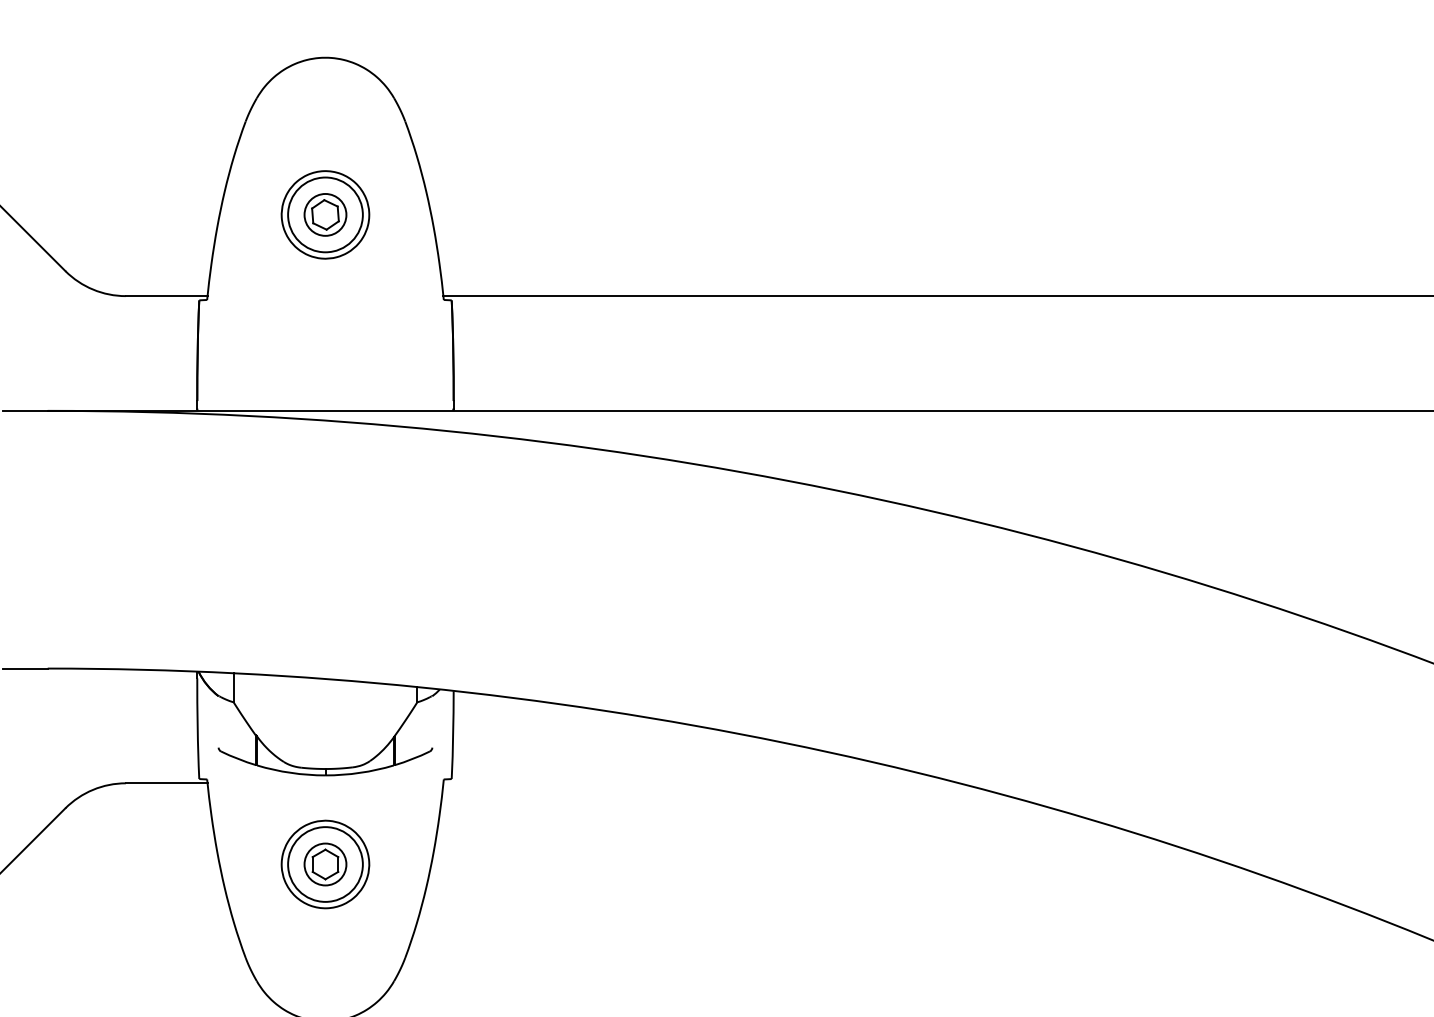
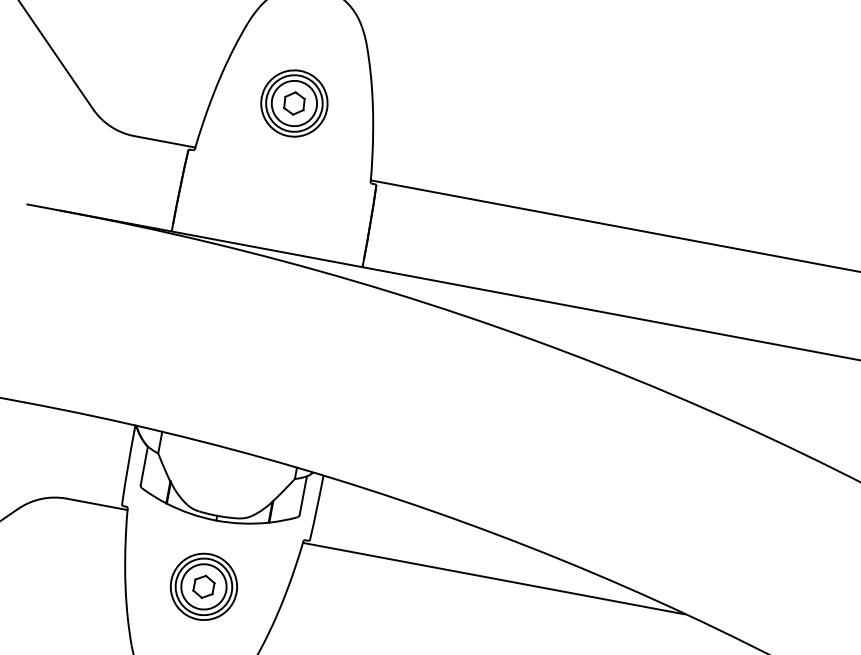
circle: (325, 214) -> (294, 103), size x1.43
line: (218, 721) -> (144, 465), added
line: (432, 721) -> (303, 495), added
line: (699, 783) -> (493, 578), added
circle: (325, 864) -> (203, 586), size x1.43

